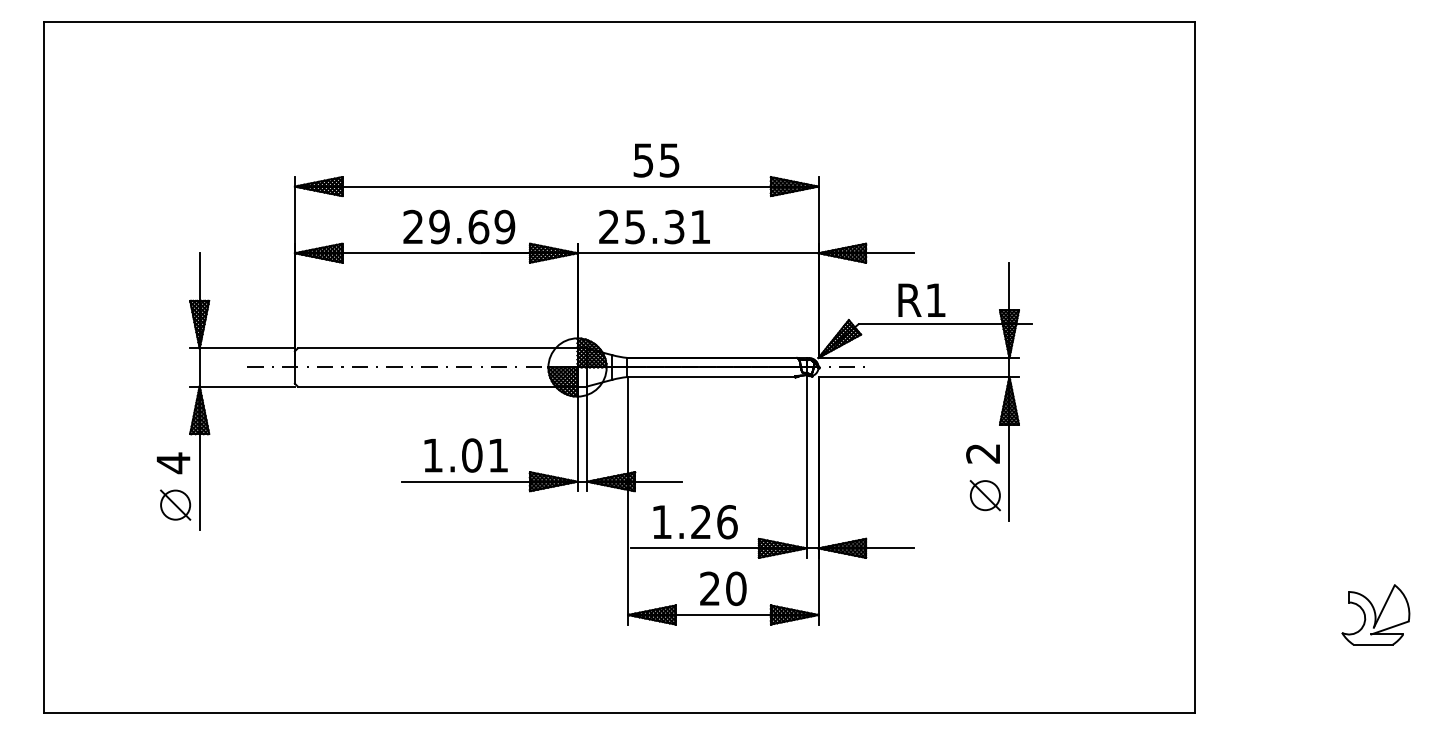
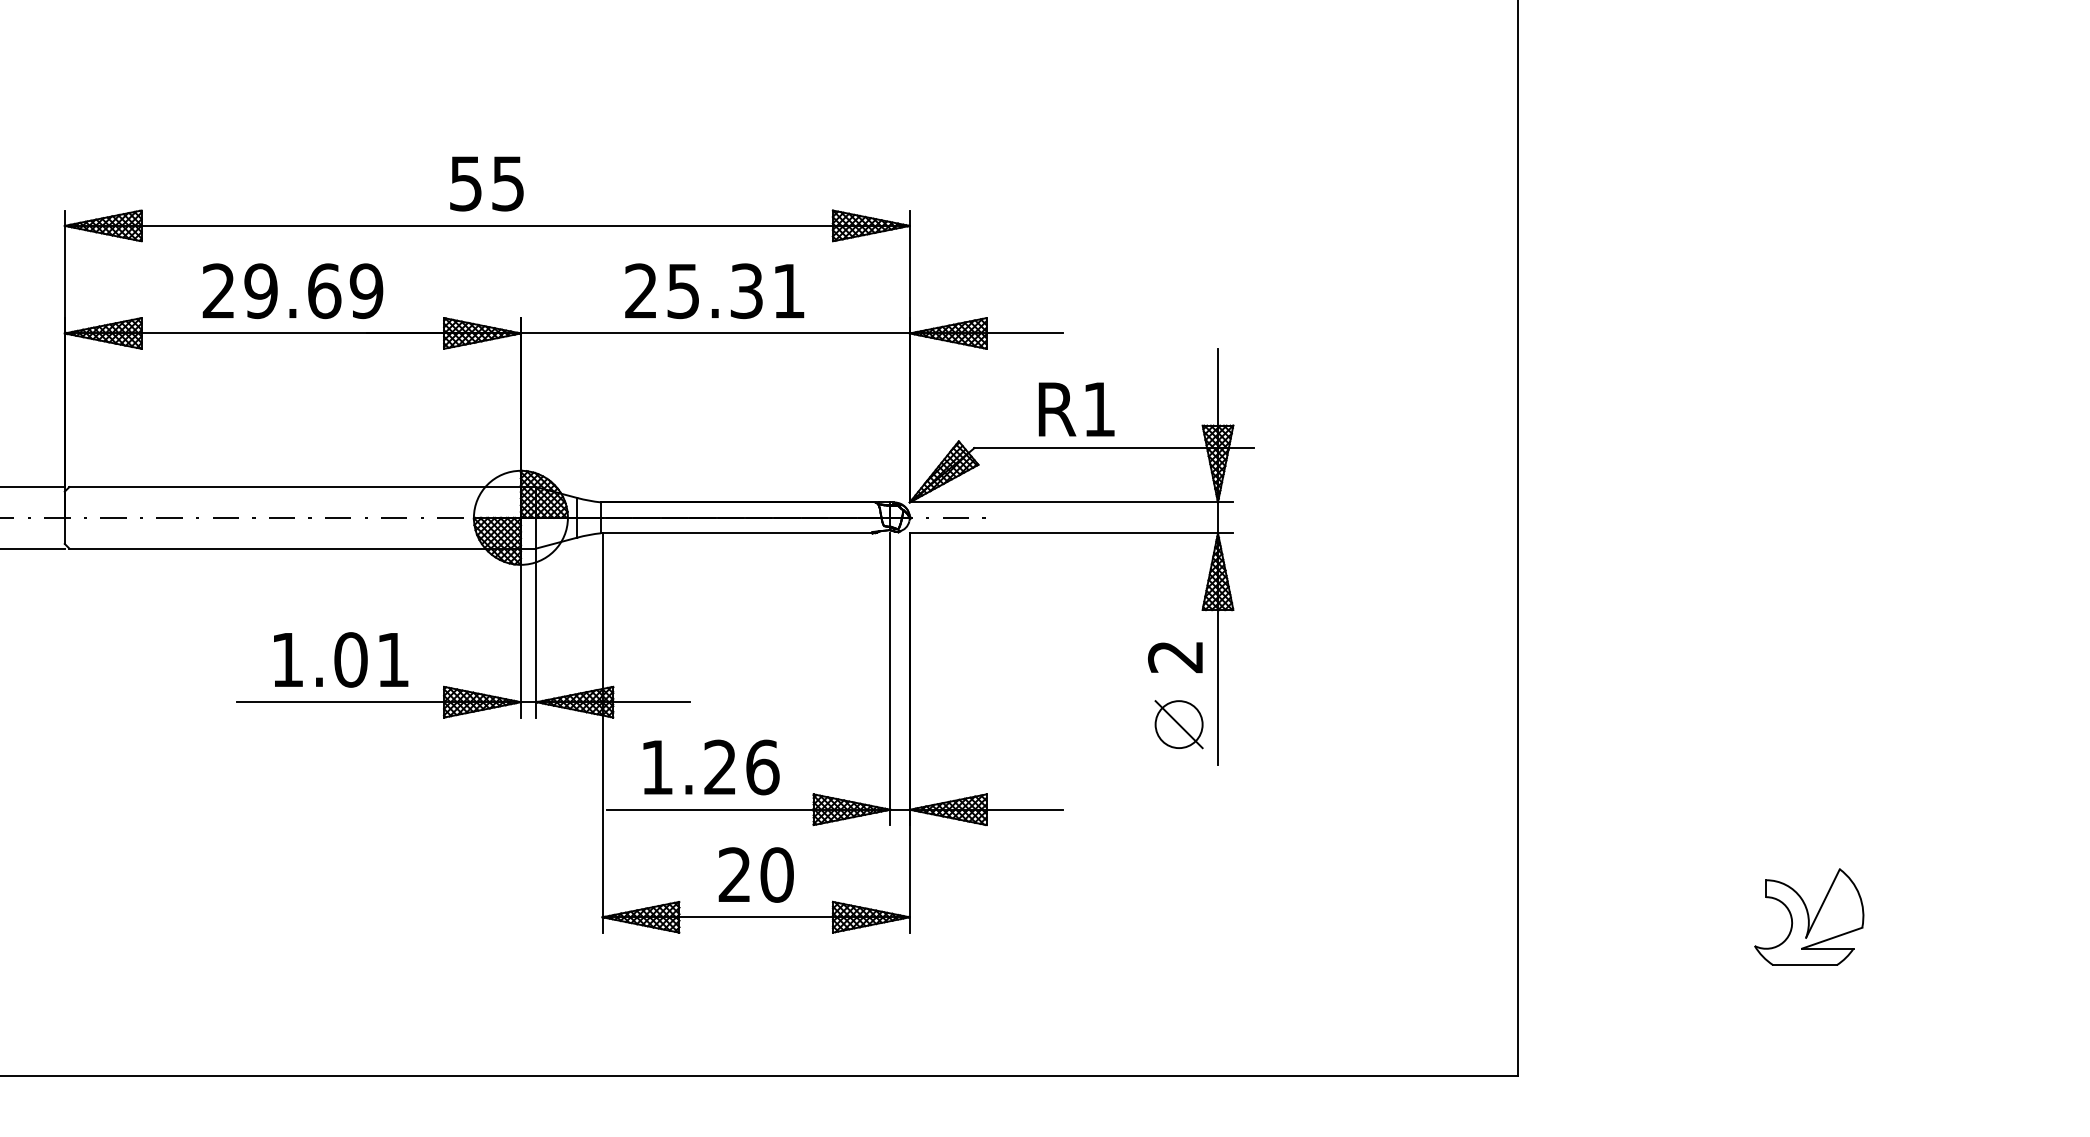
text: (656, 160) -> (486, 183), moved
text: (459, 226) -> (293, 290), moved
text: (654, 226) -> (714, 290), moved

